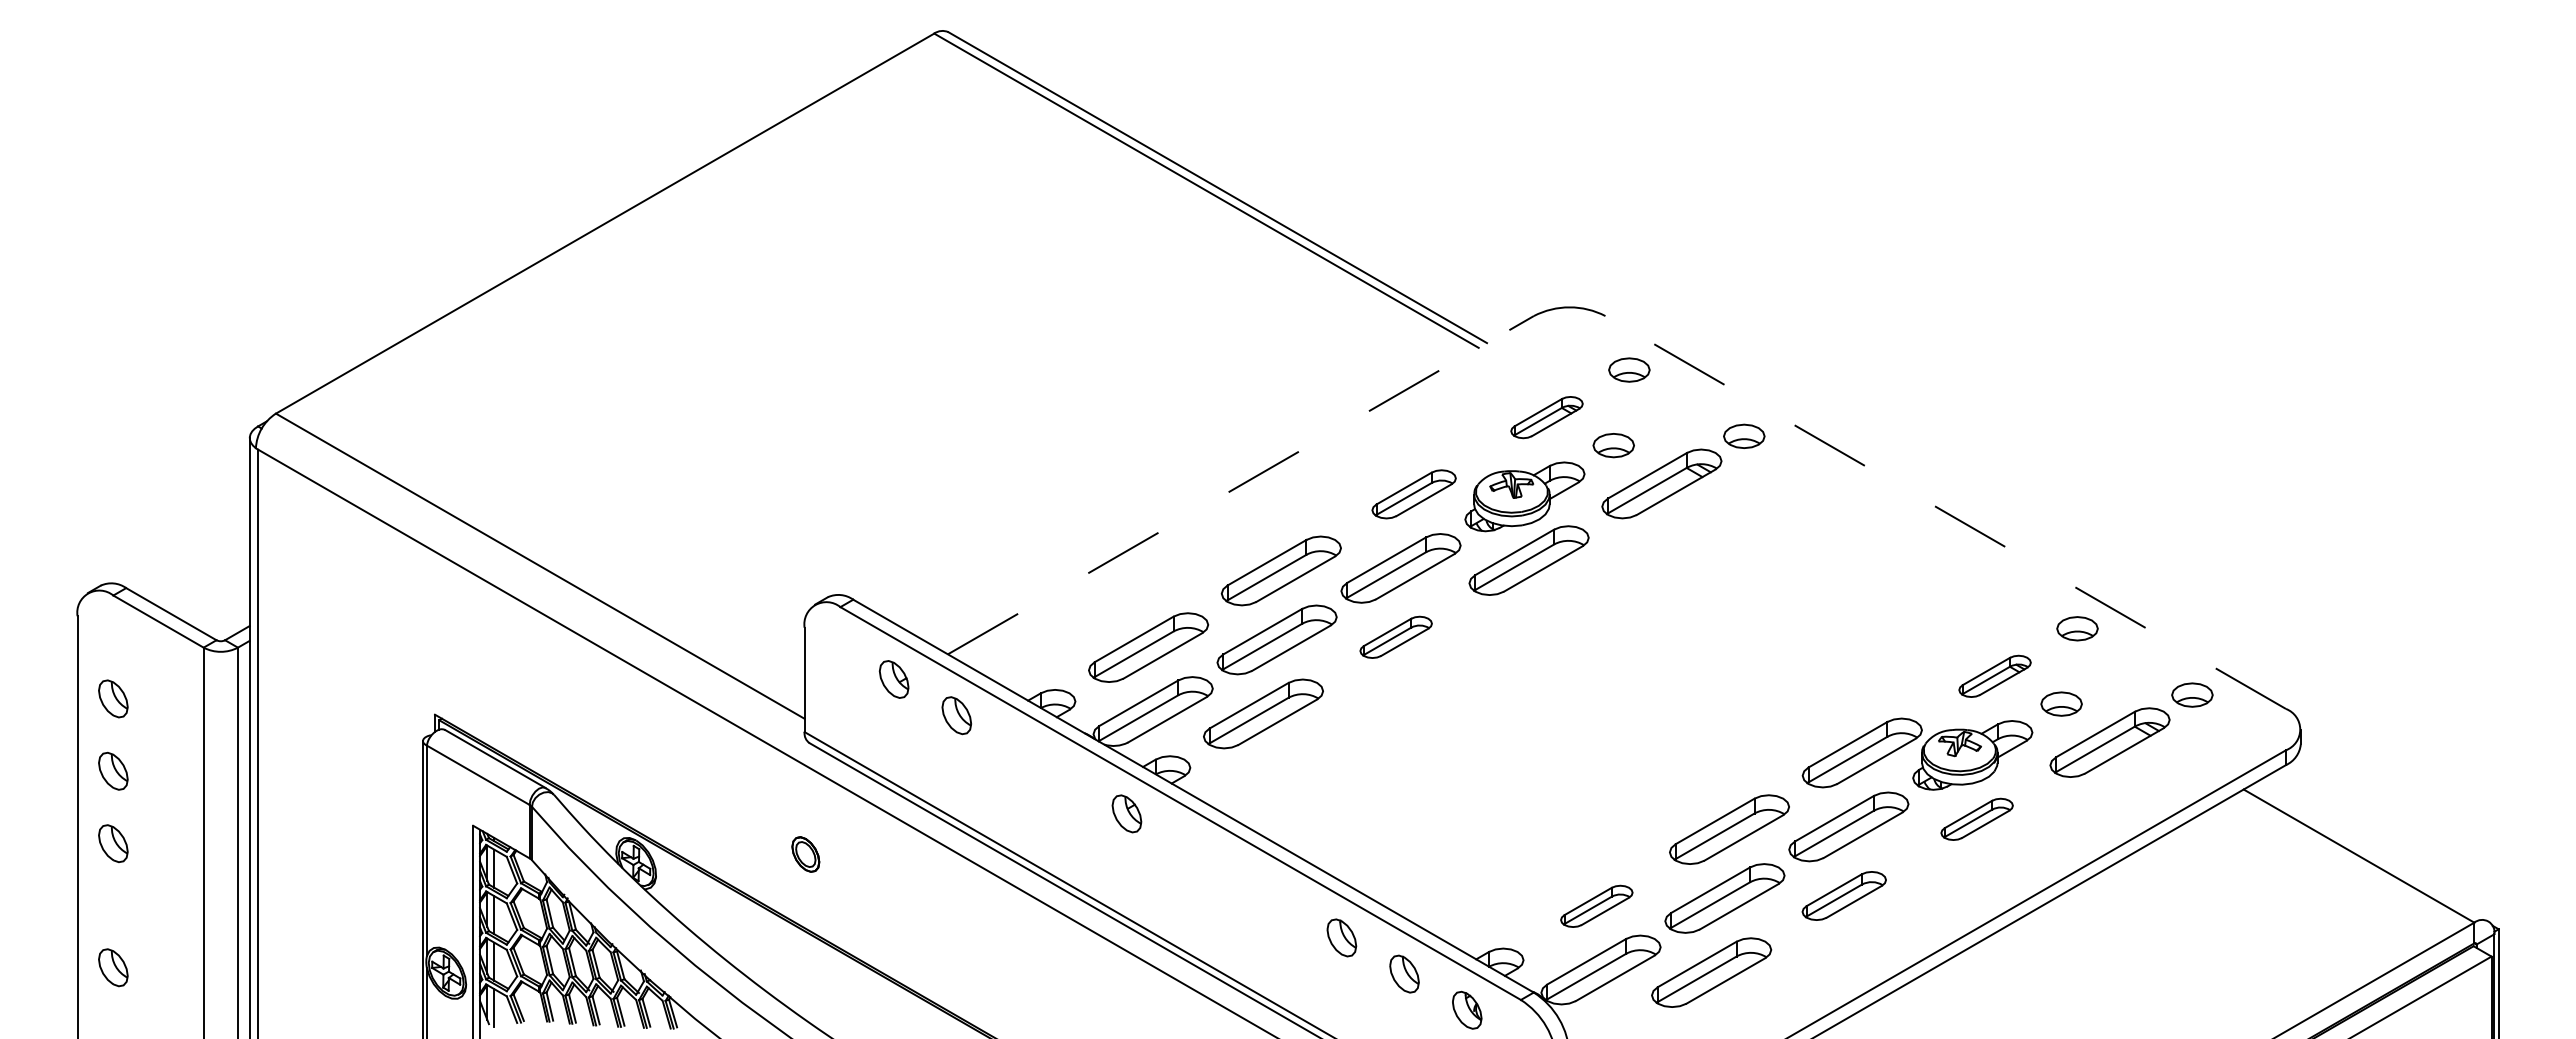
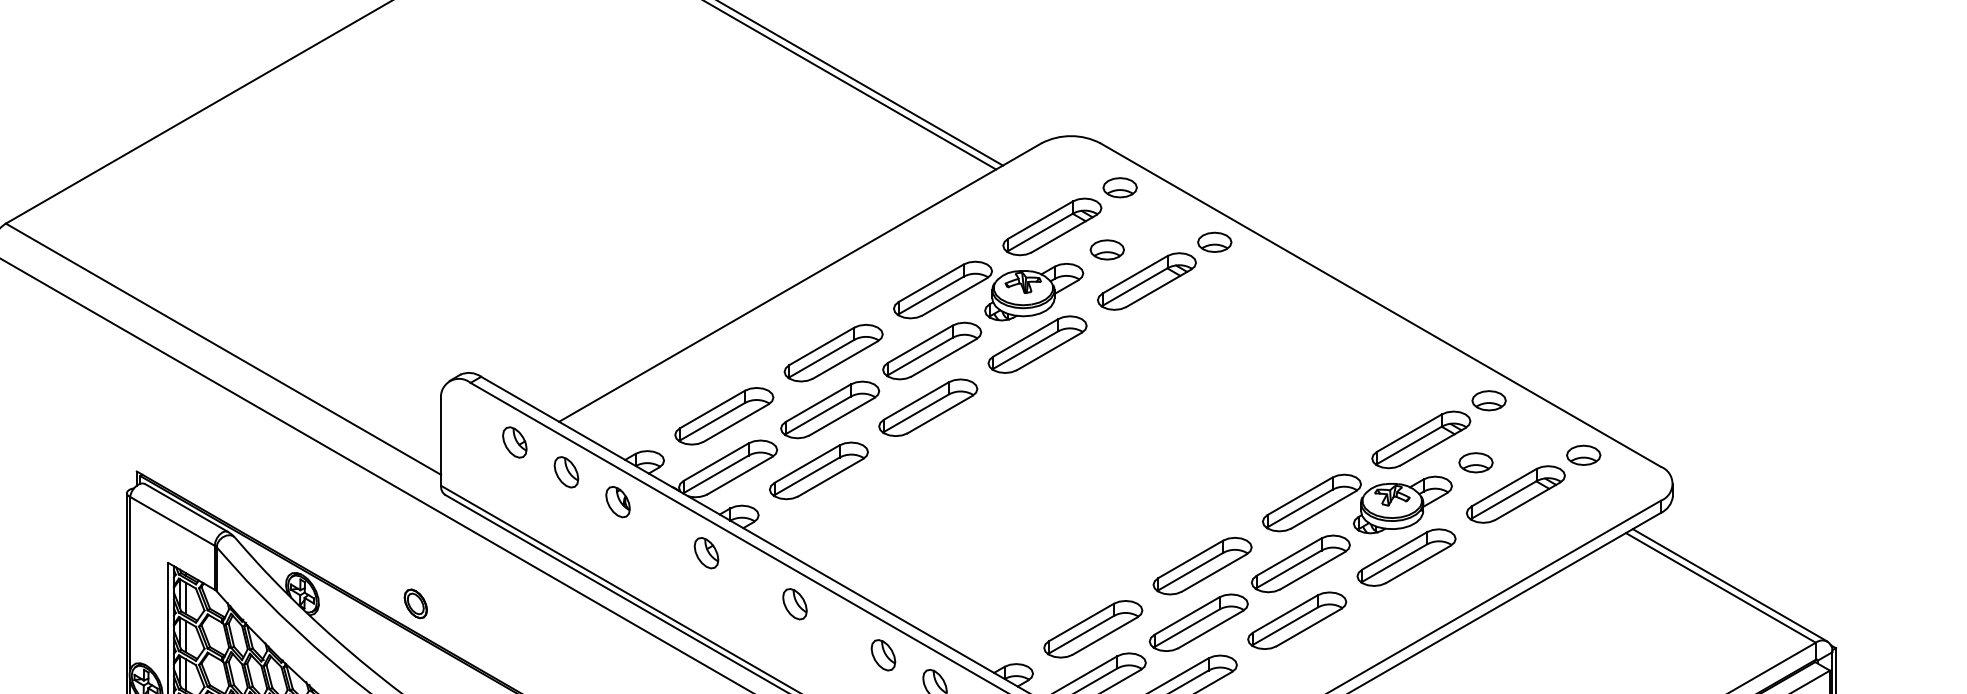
part: (1546, 417) -> (1051, 226), size x1.67
line: (1241, 484) -> (800, 281), dashed -> solid
part: (1413, 494) -> (942, 290), size x1.43
line: (1945, 512) -> (1380, 305), dashed -> solid
part: (1395, 637) -> (927, 407), size x1.67
part: (1994, 676) -> (1420, 440), size x1.67
part: (1019, 751) -> (618, 501), added
part: (1976, 819) -> (1405, 557), size x1.67
line: (2370, 852) -> (1730, 584), added
part: (805, 854) -> (415, 603), moved
part: (1234, 875) -> (795, 603), added
part: (1843, 895) -> (1296, 620), size x1.43
part: (1596, 906) -> (1093, 629), size x1.67

